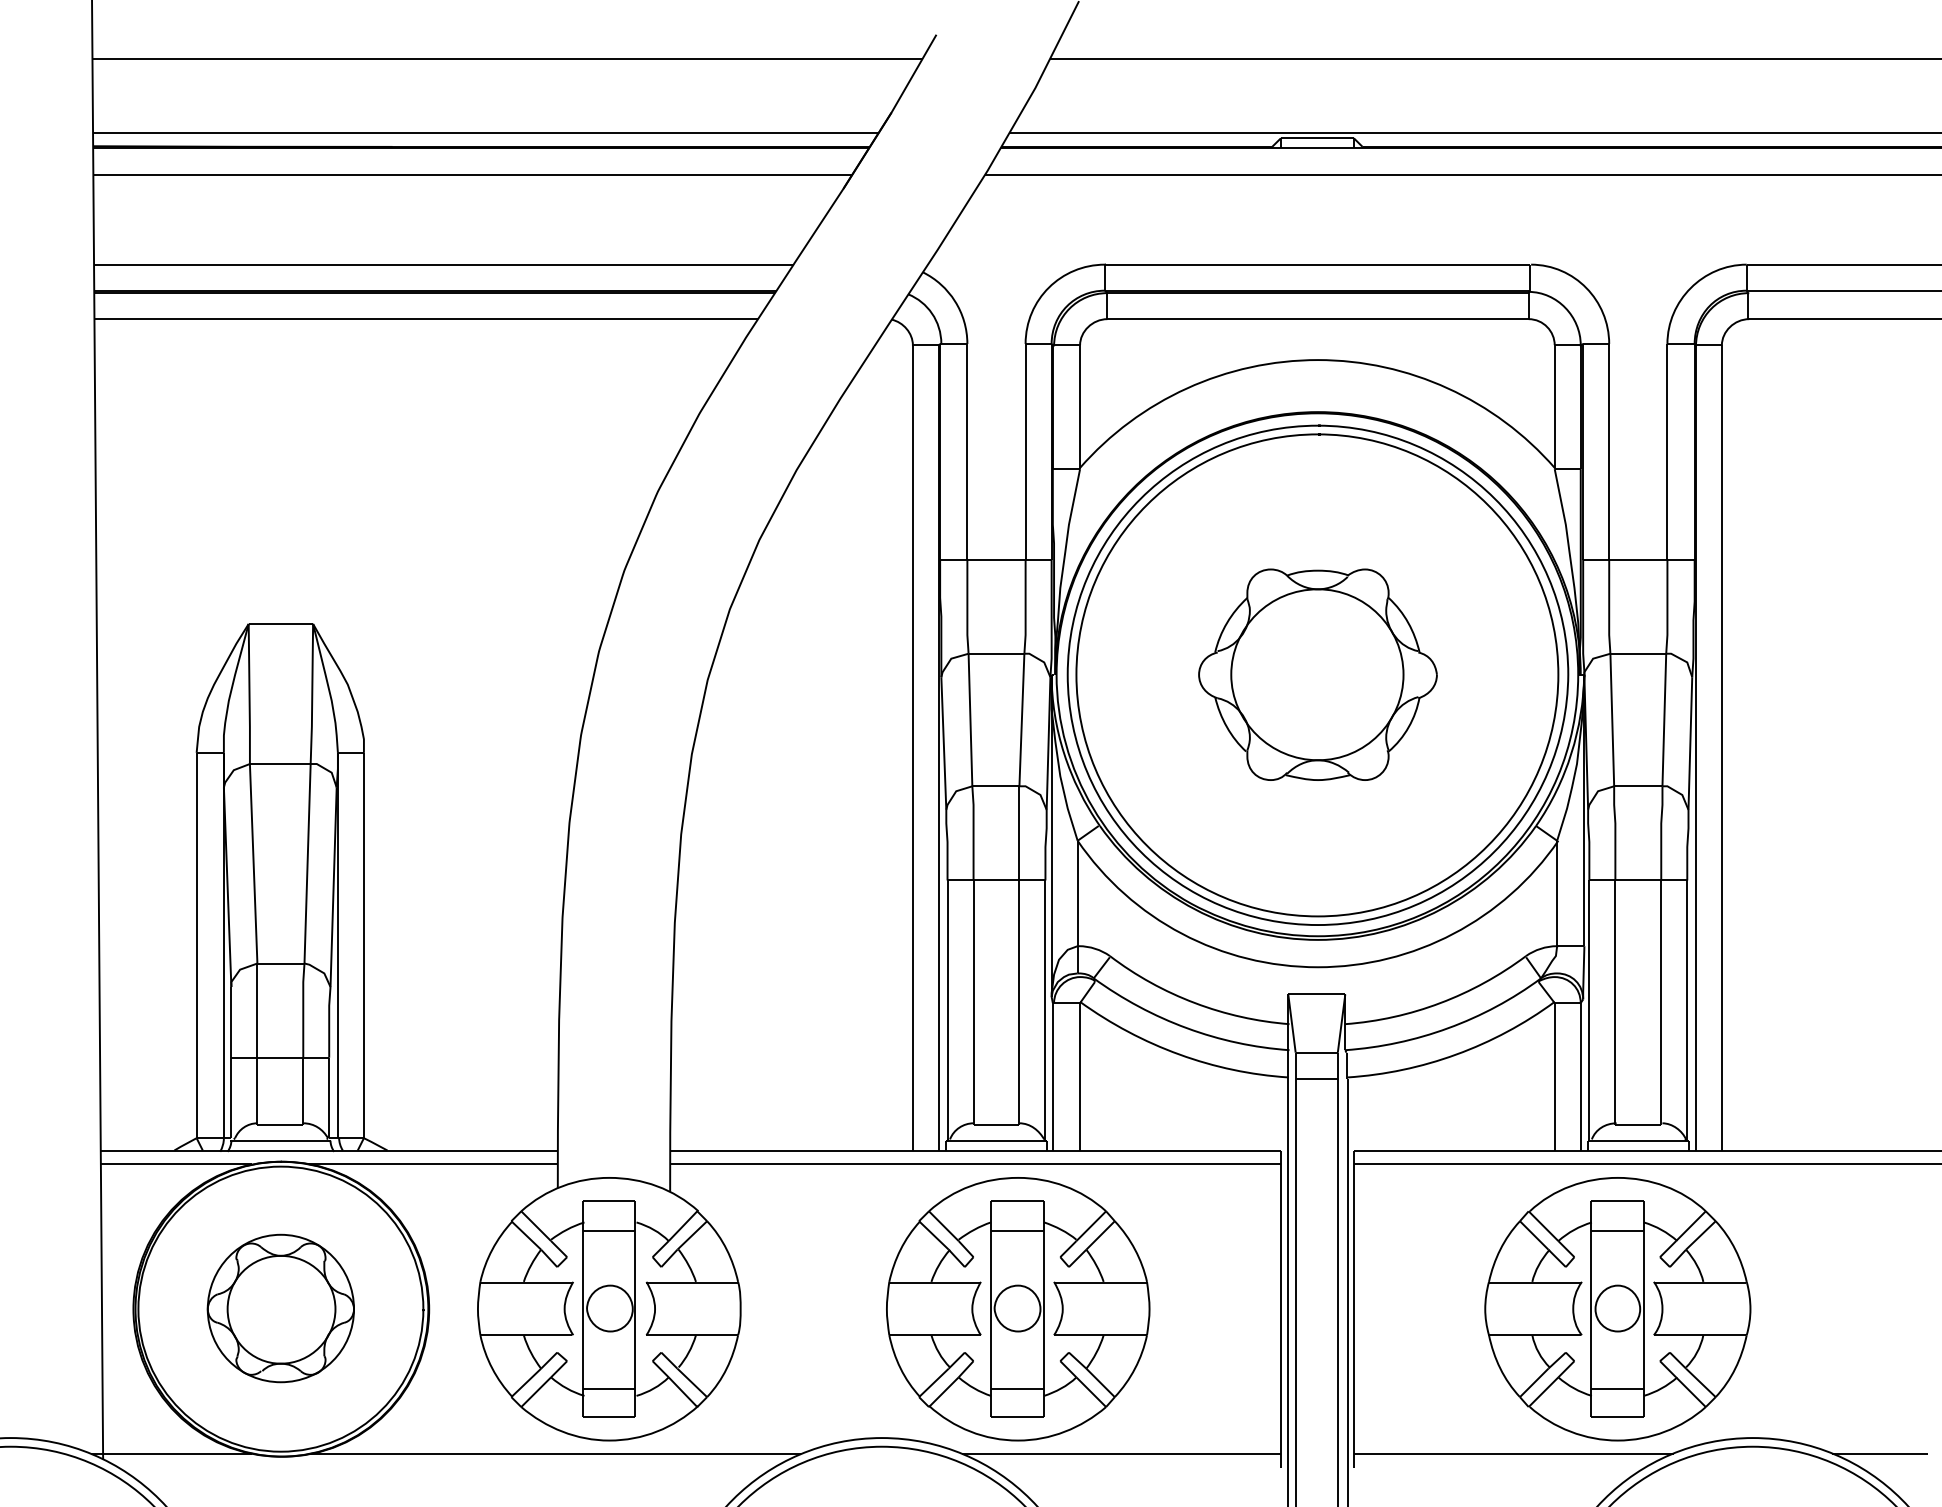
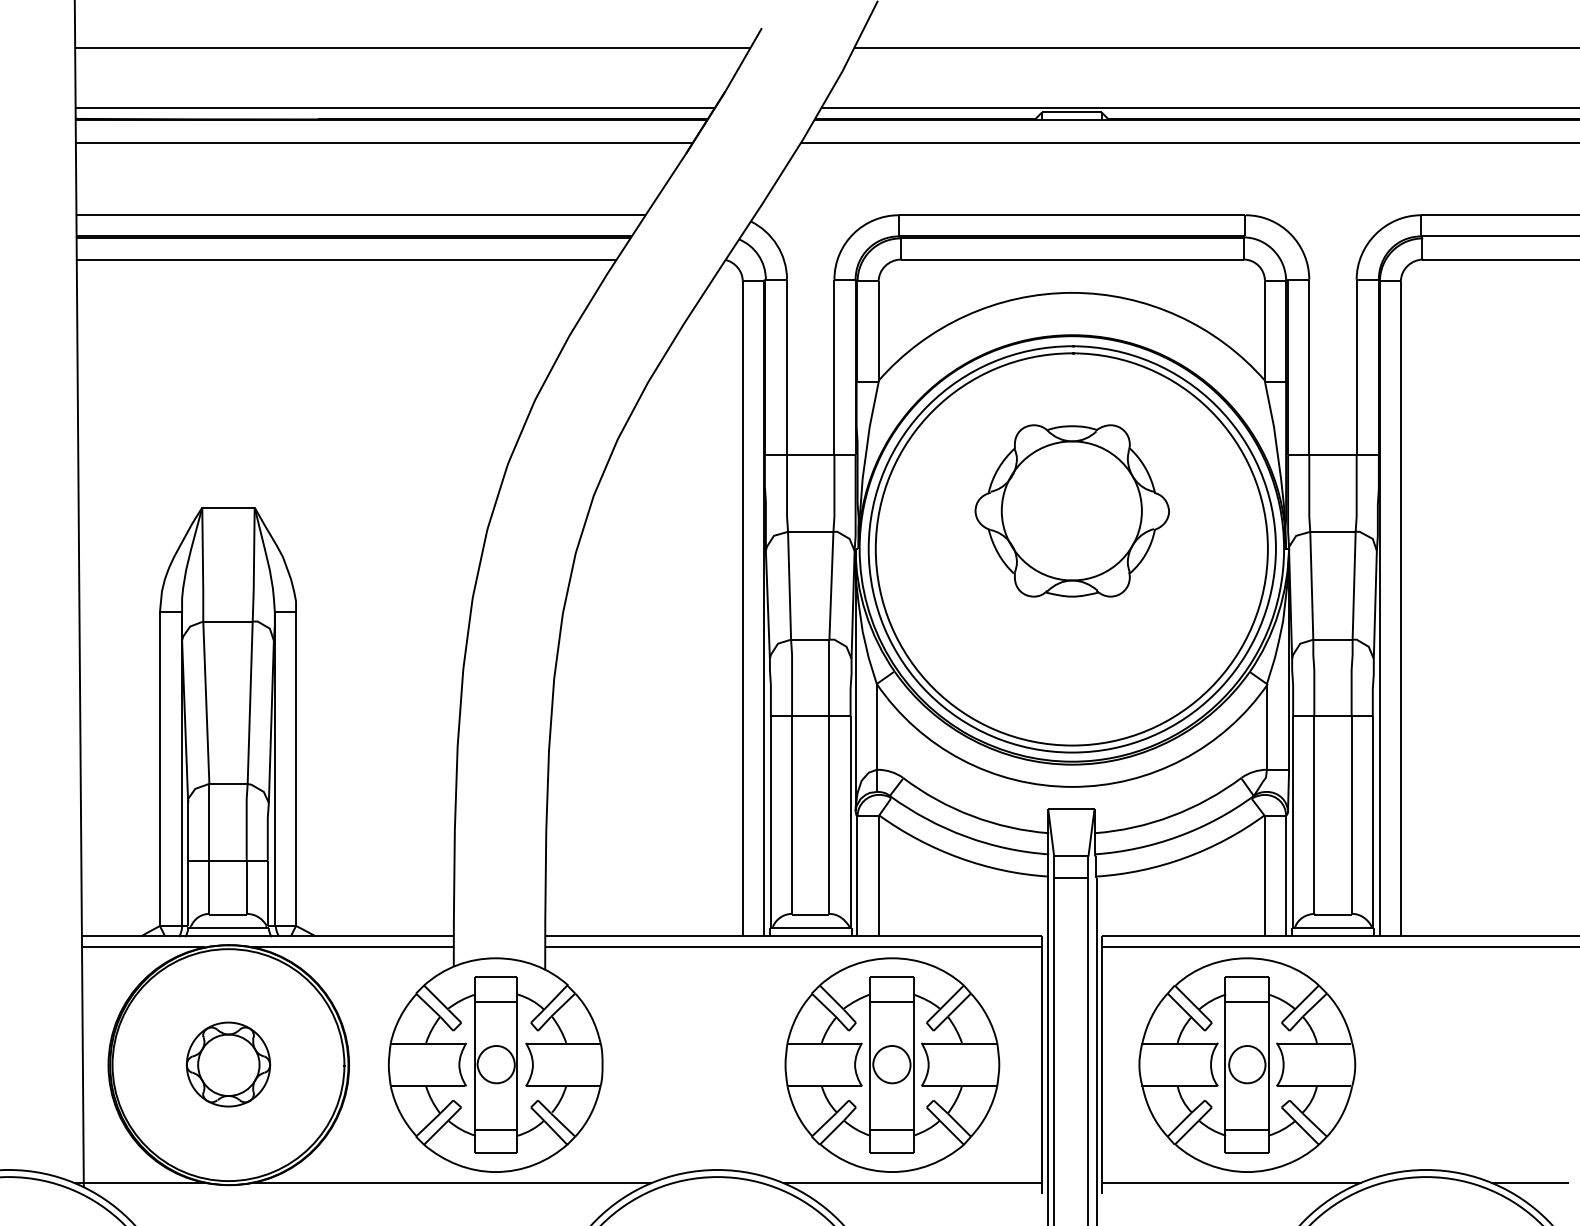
part: (1316, 674) -> (1071, 510), moved
part: (280, 1308) -> (228, 1064), size x0.7
part: (1018, 1308) -> (892, 1064), moved
part: (1618, 1308) -> (1247, 1064), moved

